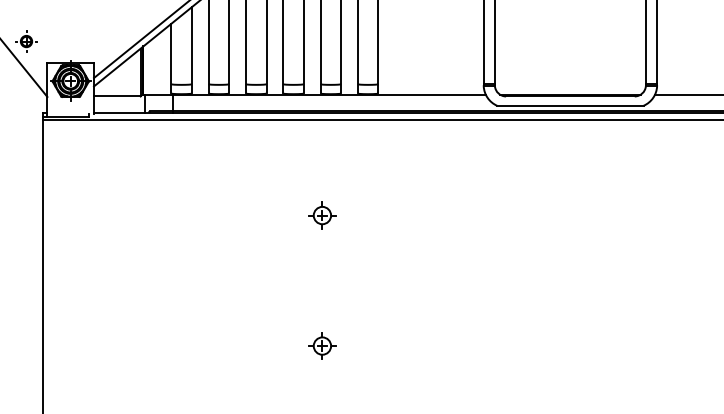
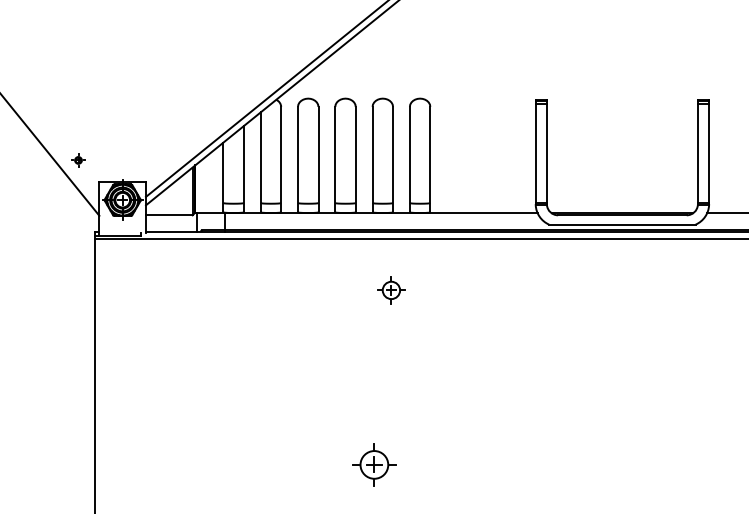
part: (26, 41) -> (78, 160), size x0.6
part: (322, 215) -> (391, 290), moved
part: (322, 345) -> (374, 464), size x1.6

